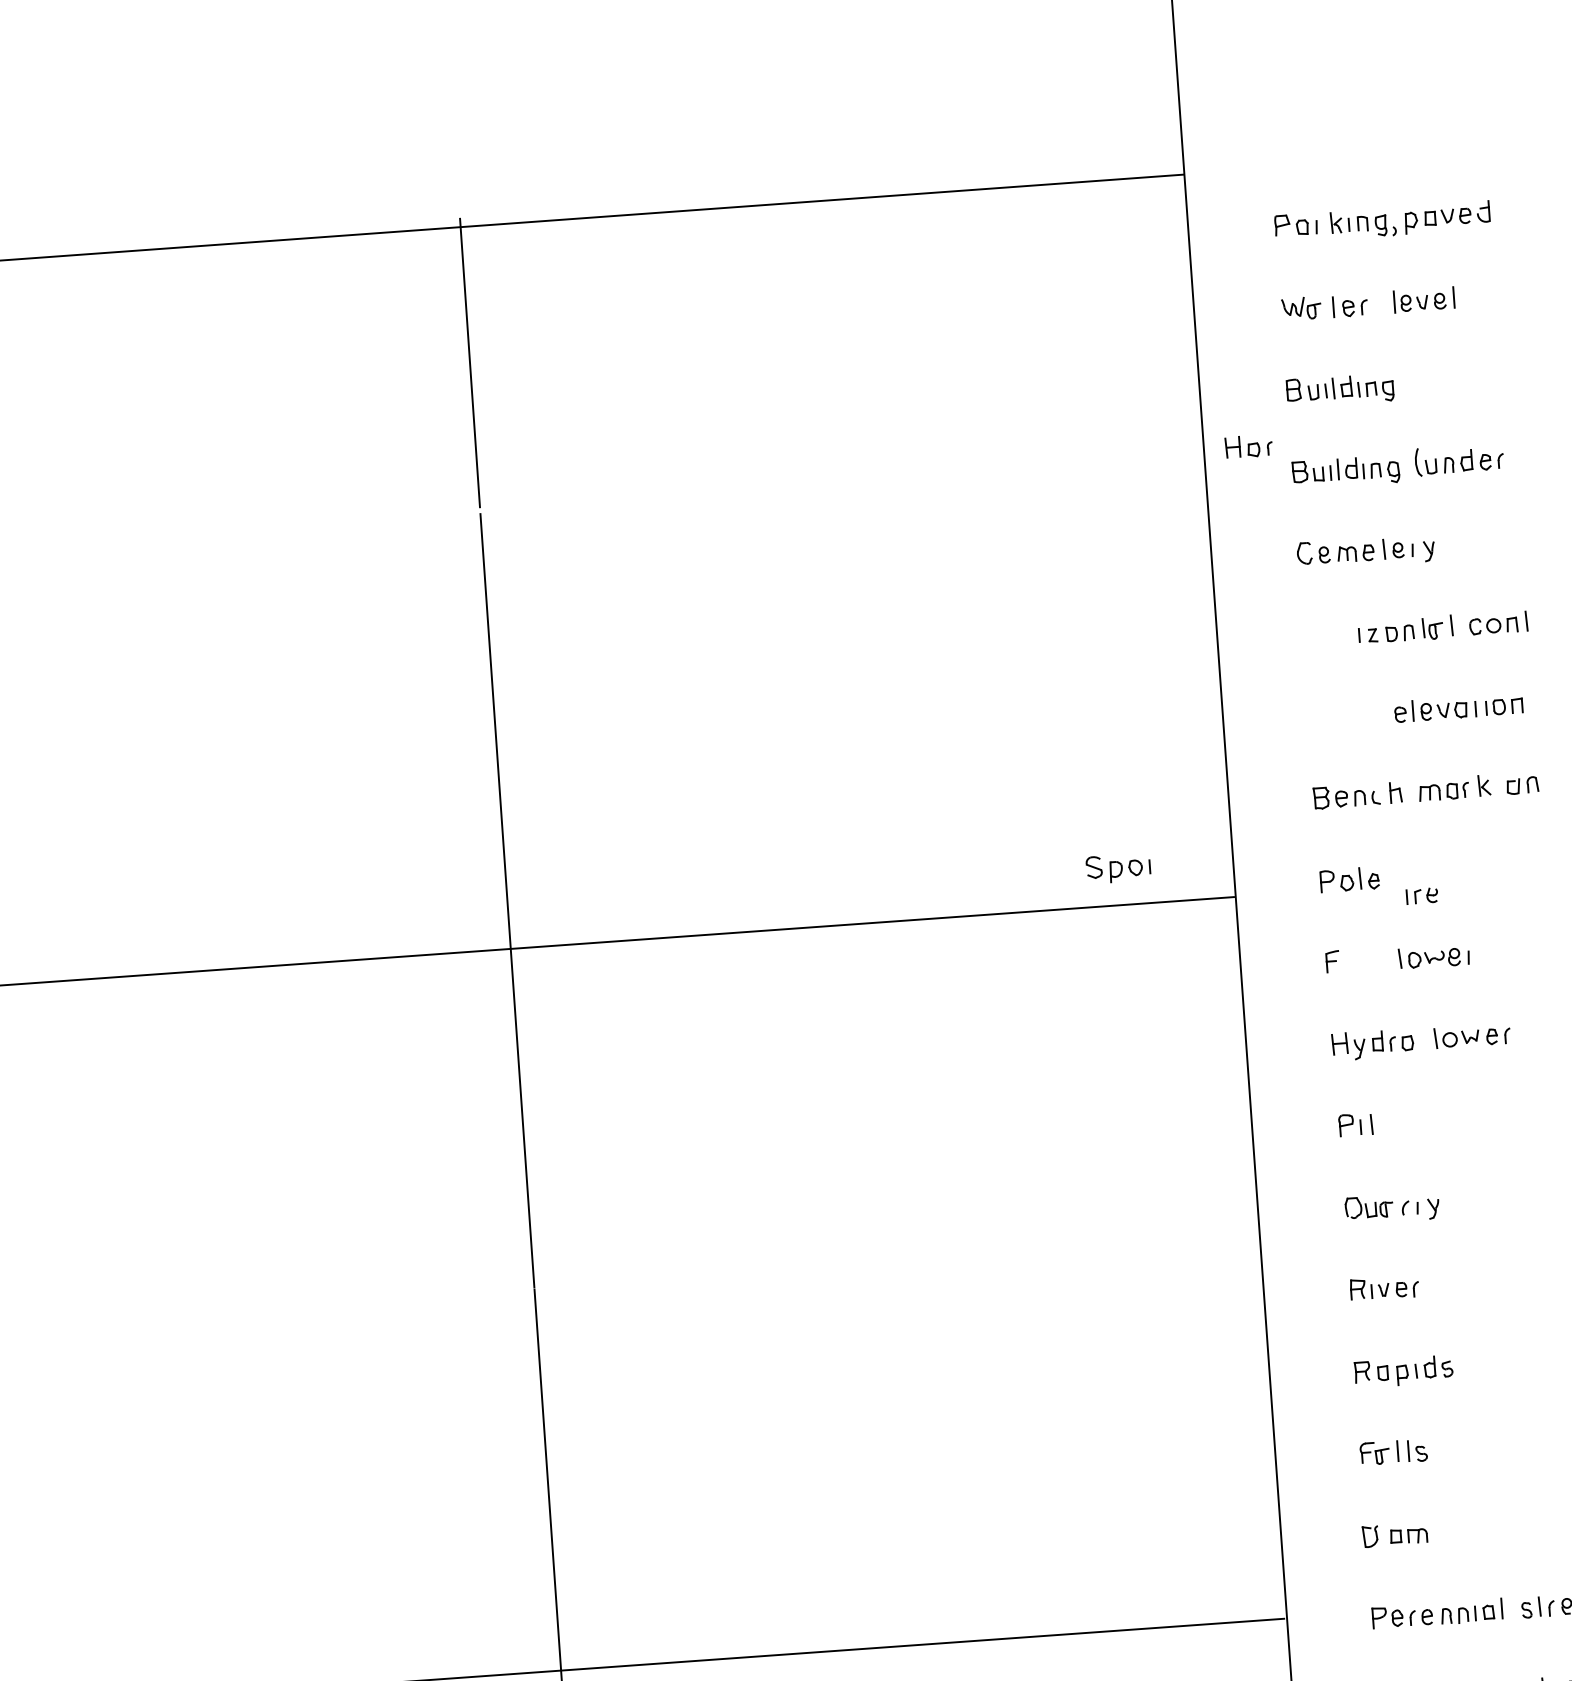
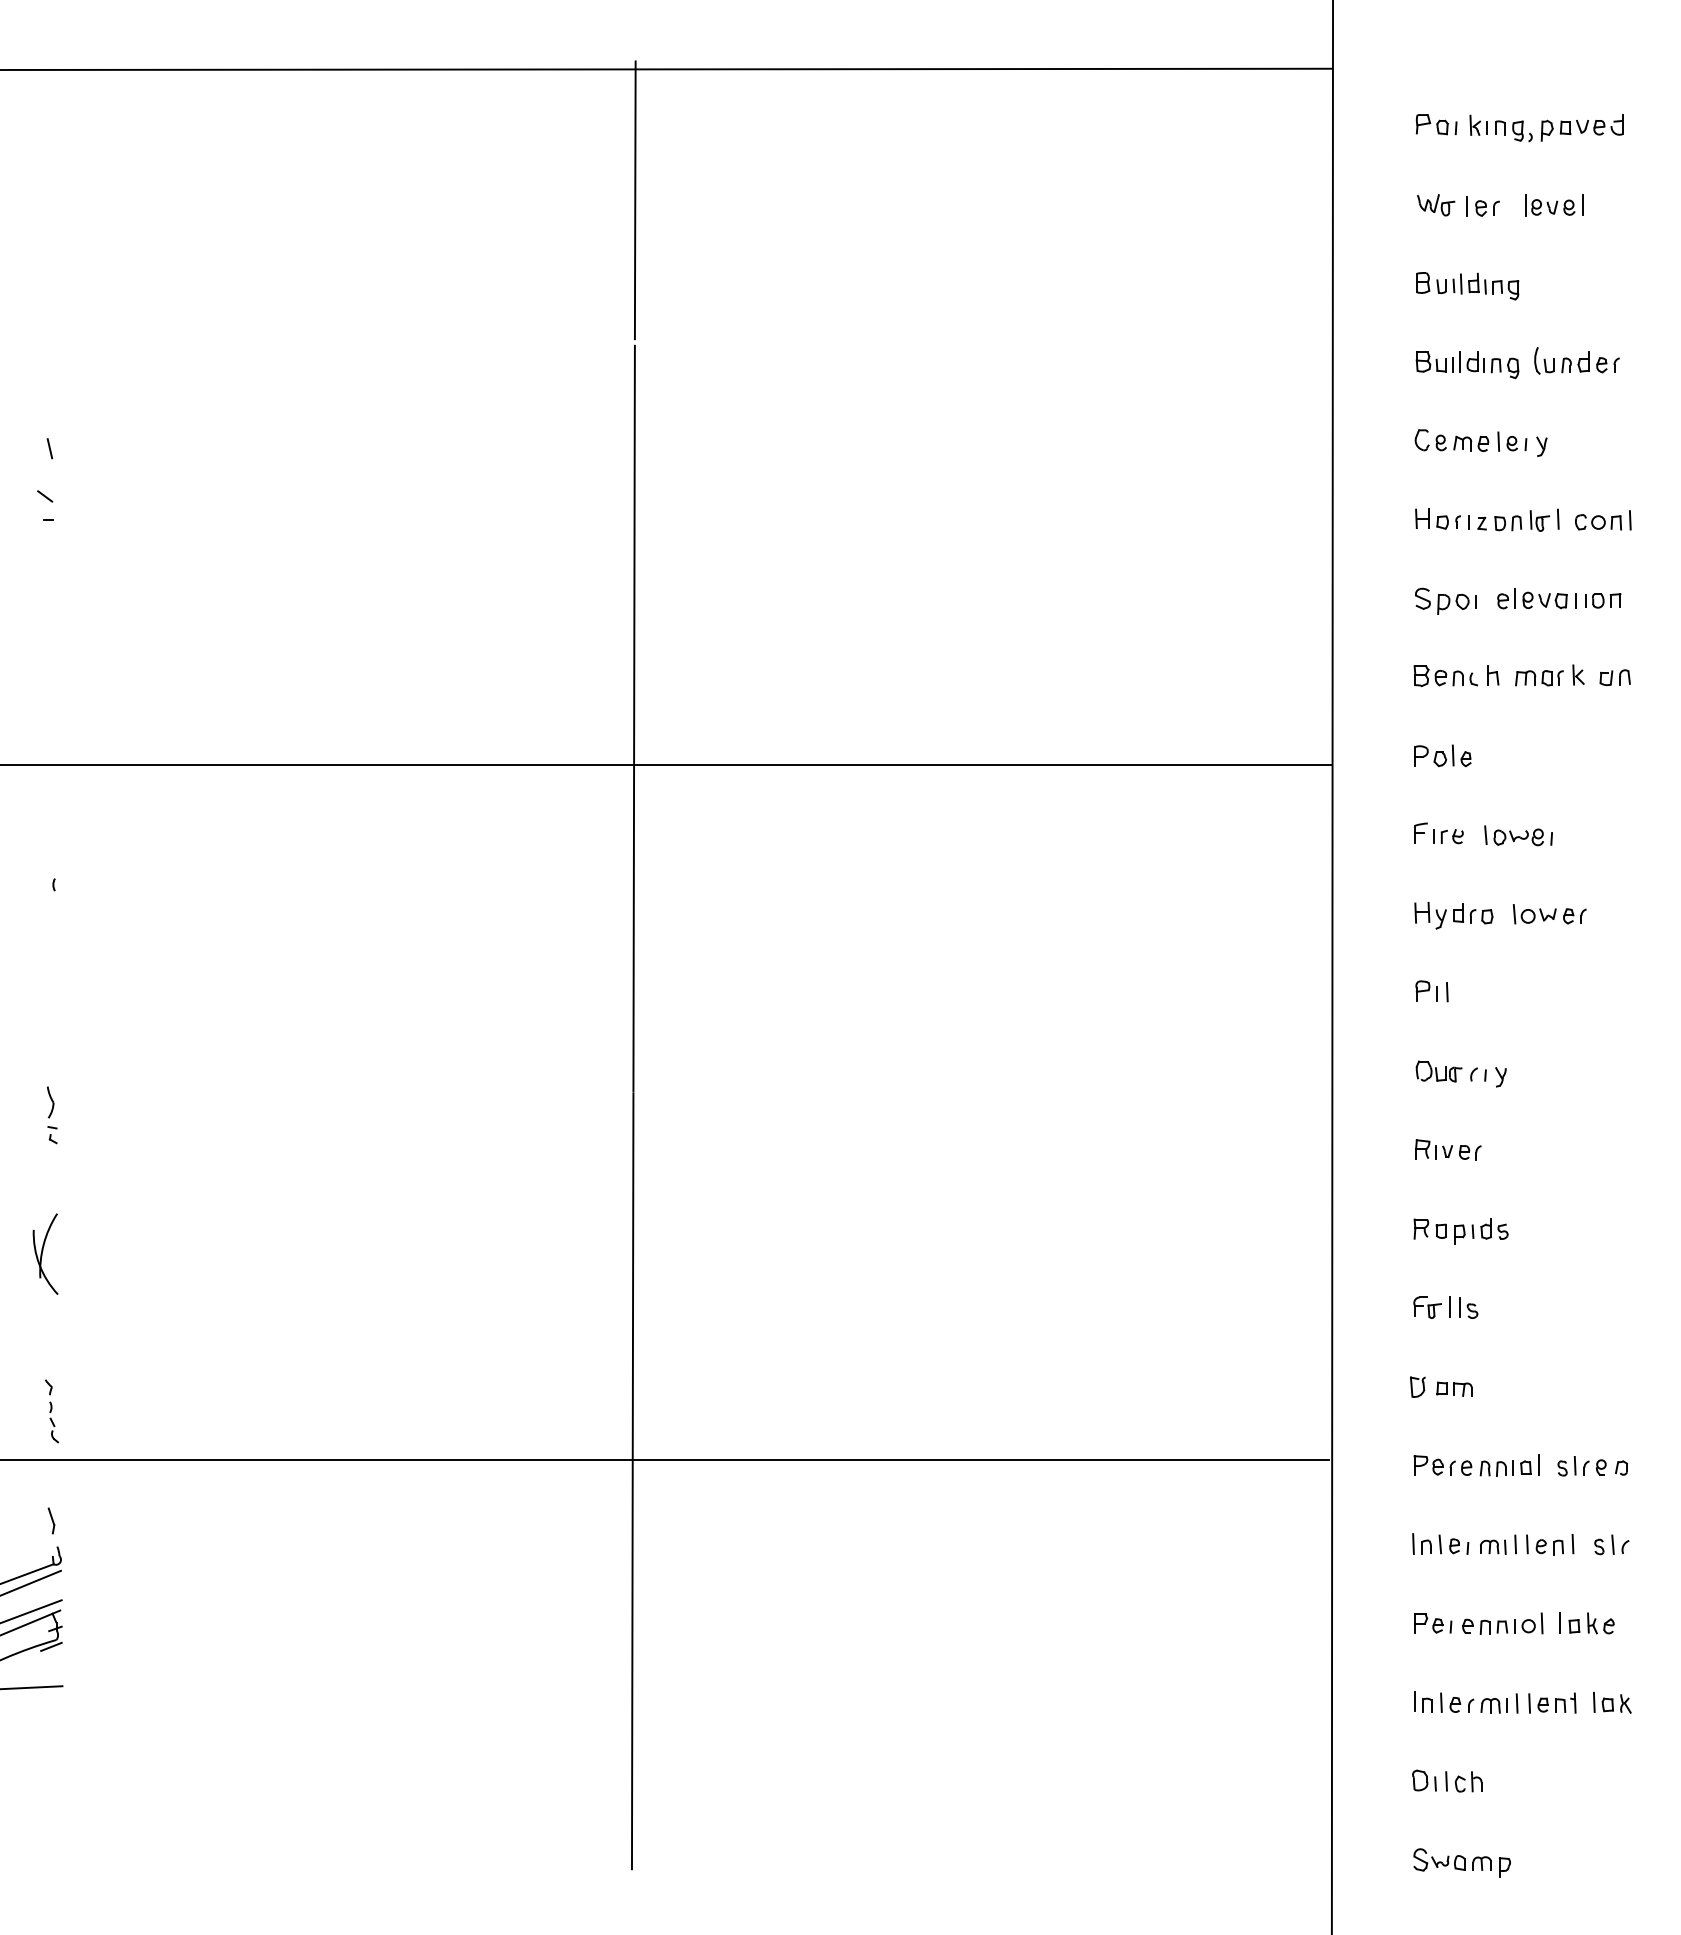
part: (1248, 446) -> (1437, 518), moved
part: (1117, 867) -> (1445, 600), moved
part: (1422, 895) -> (1448, 836), moved

